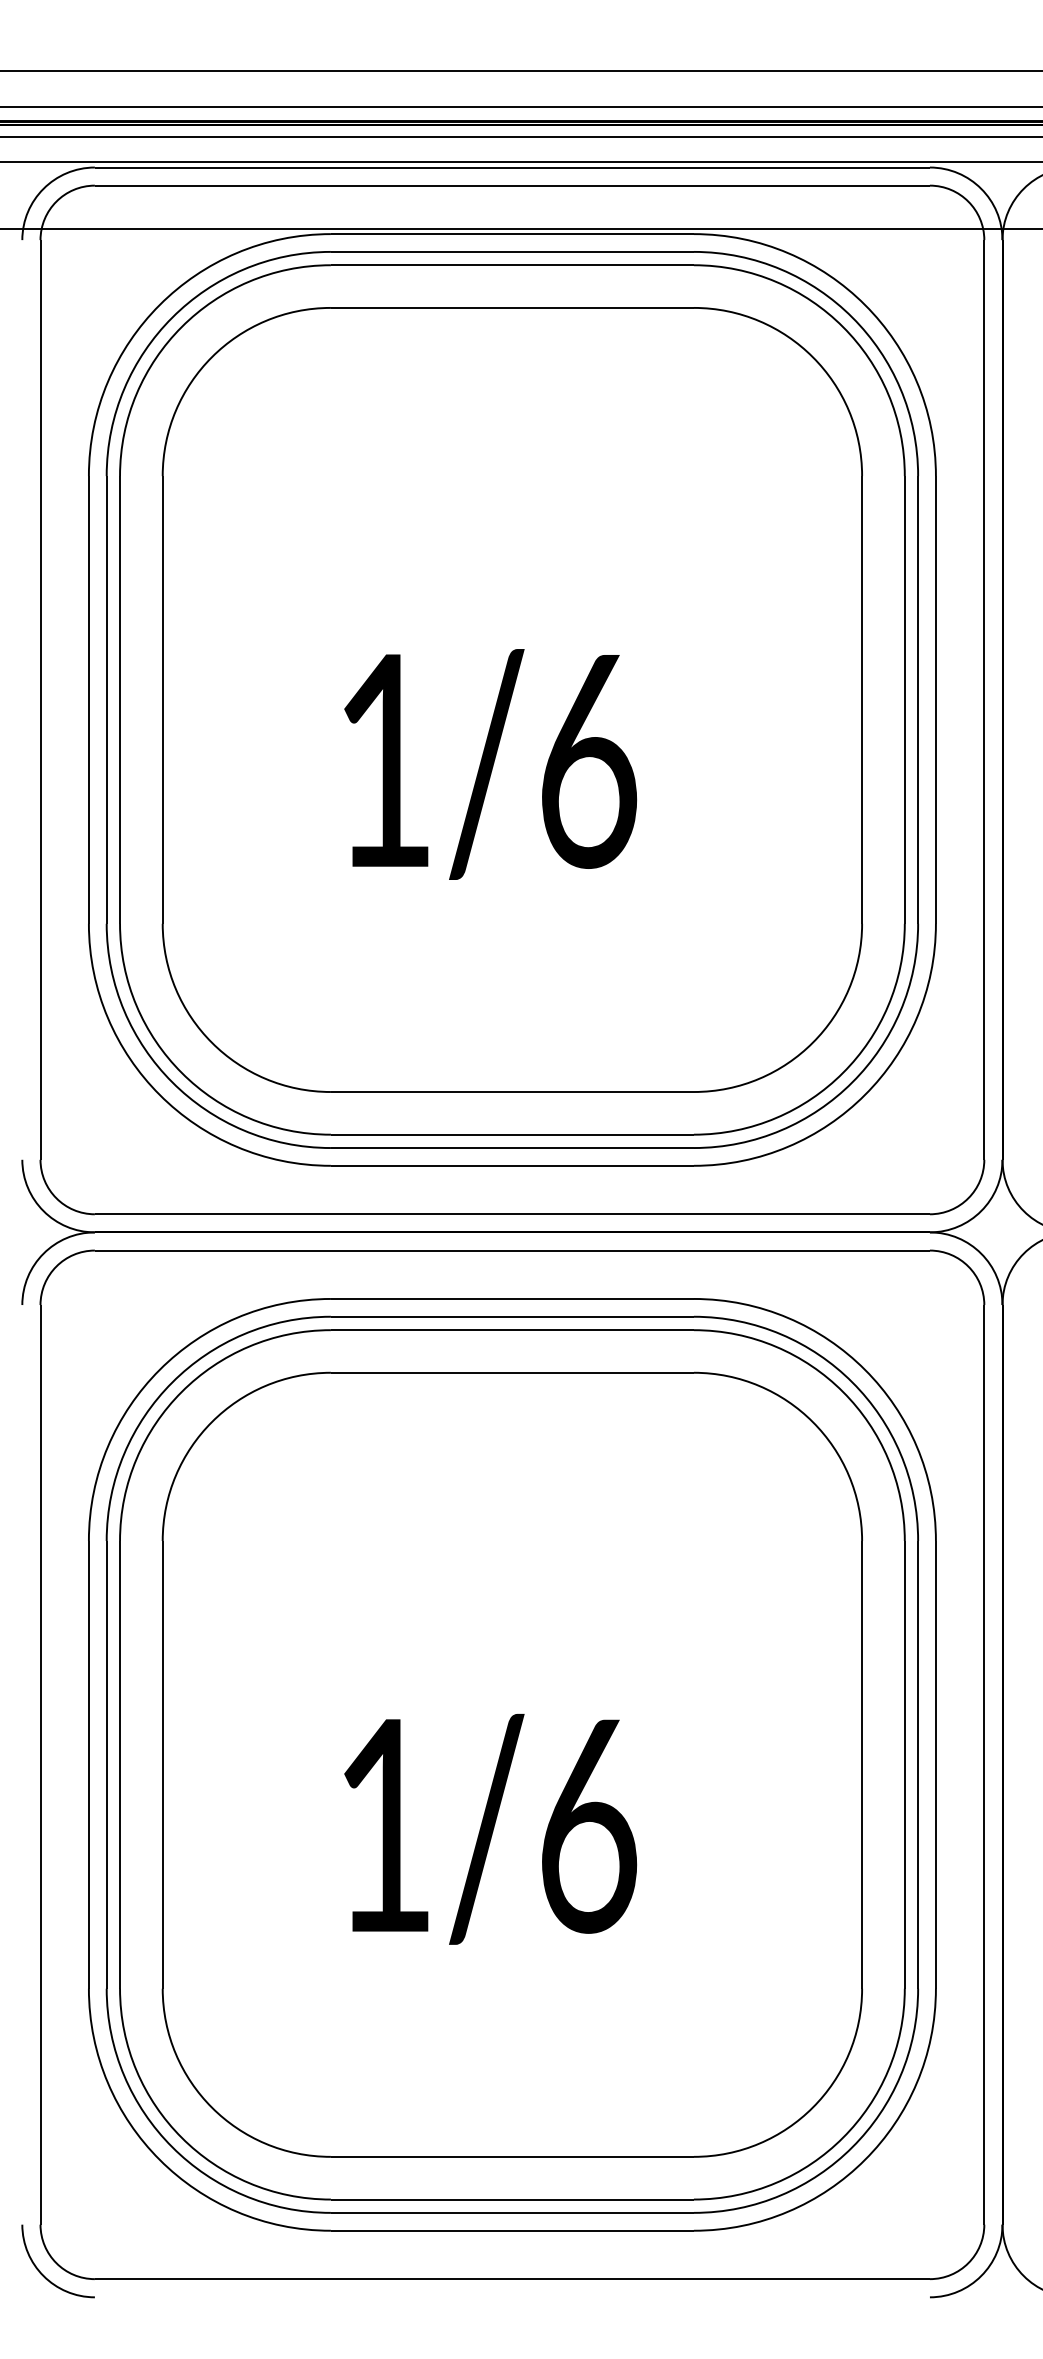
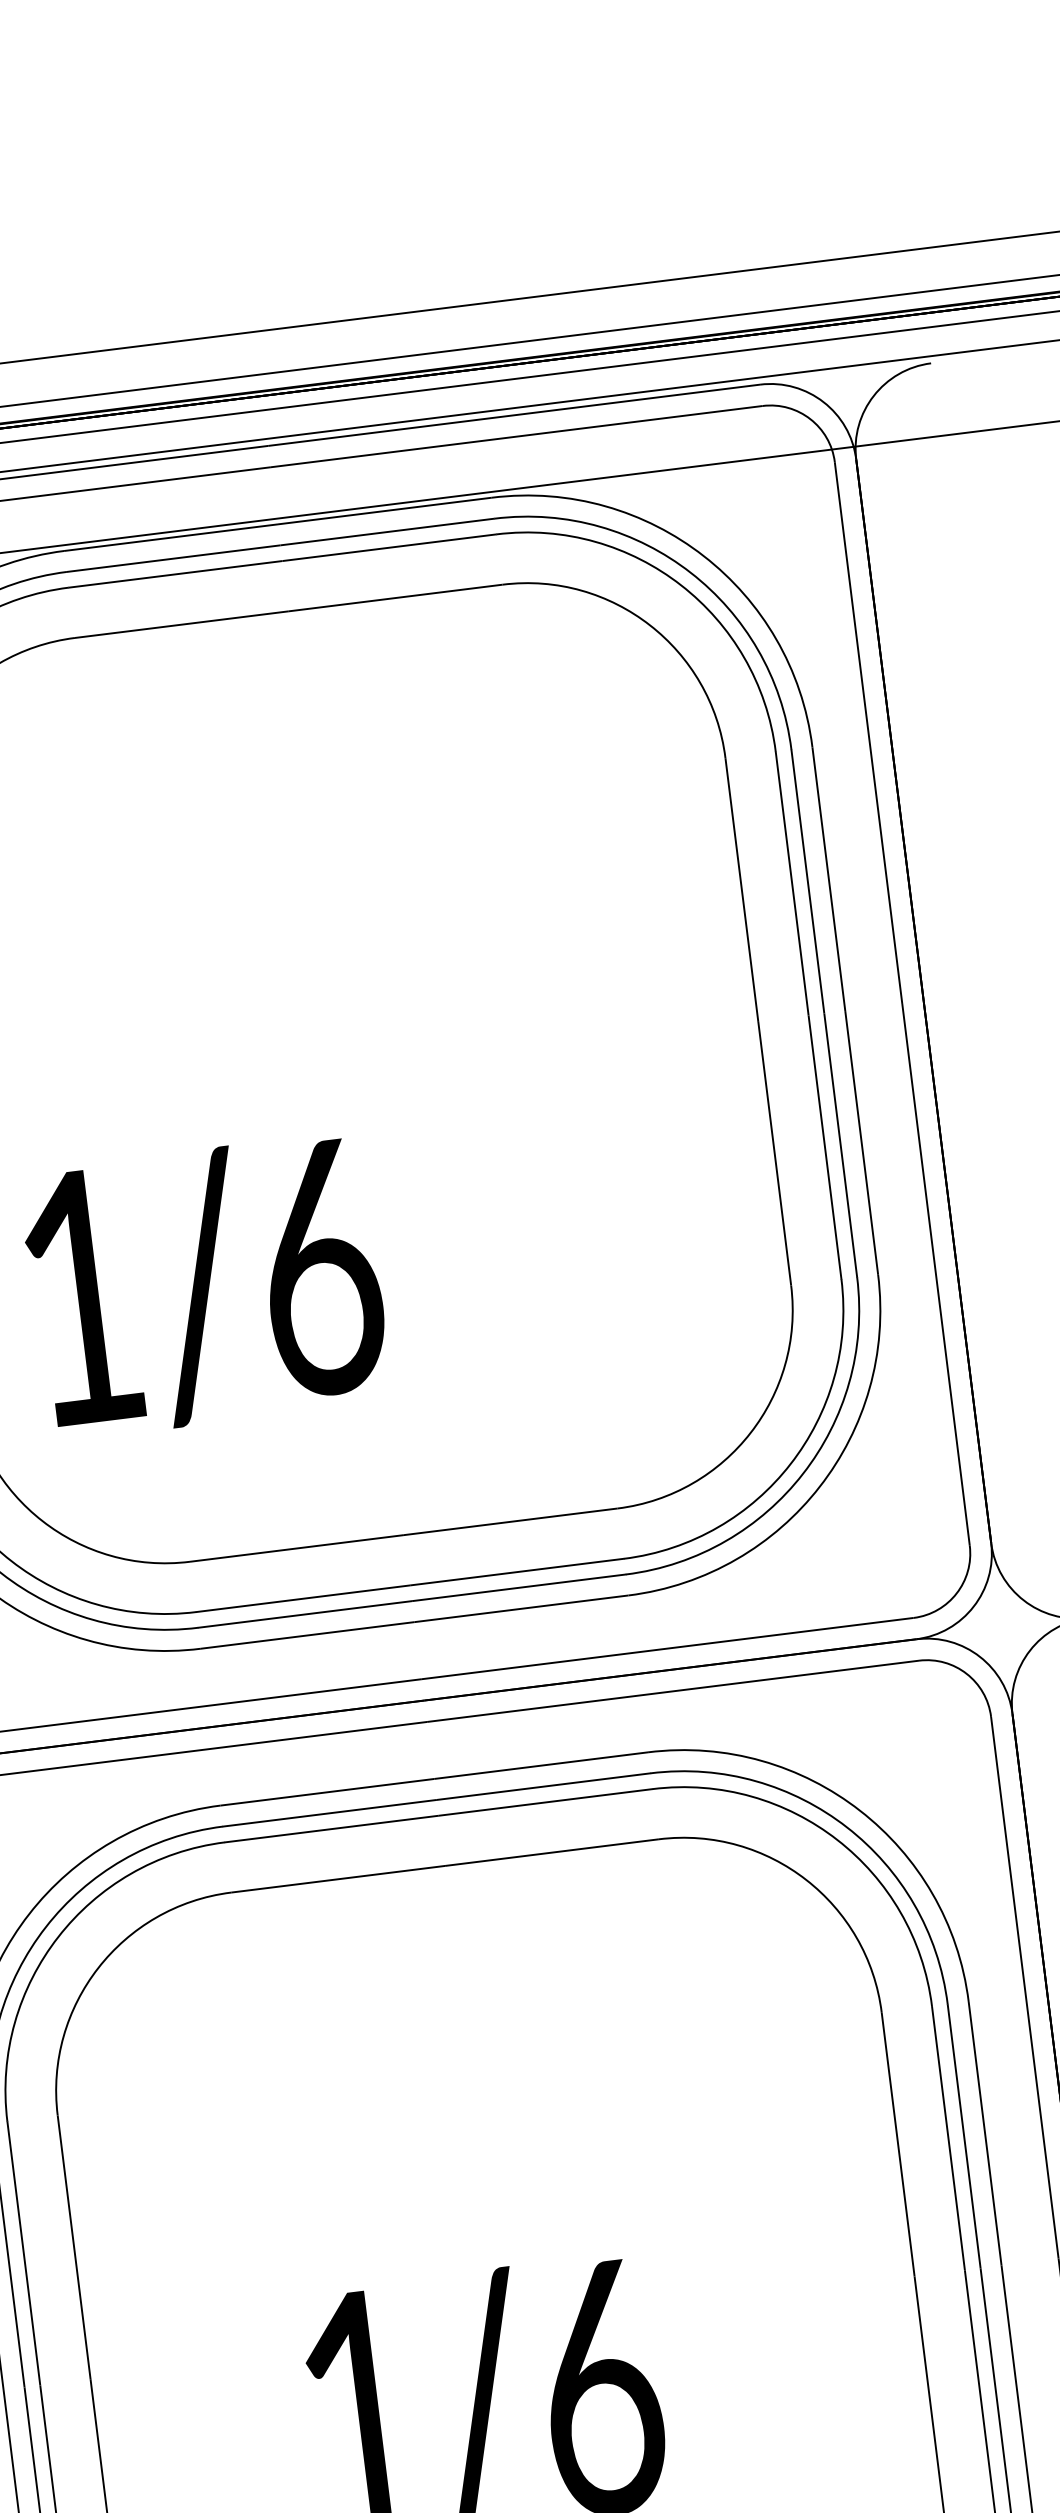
text: (490, 764) -> (205, 1286), moved

